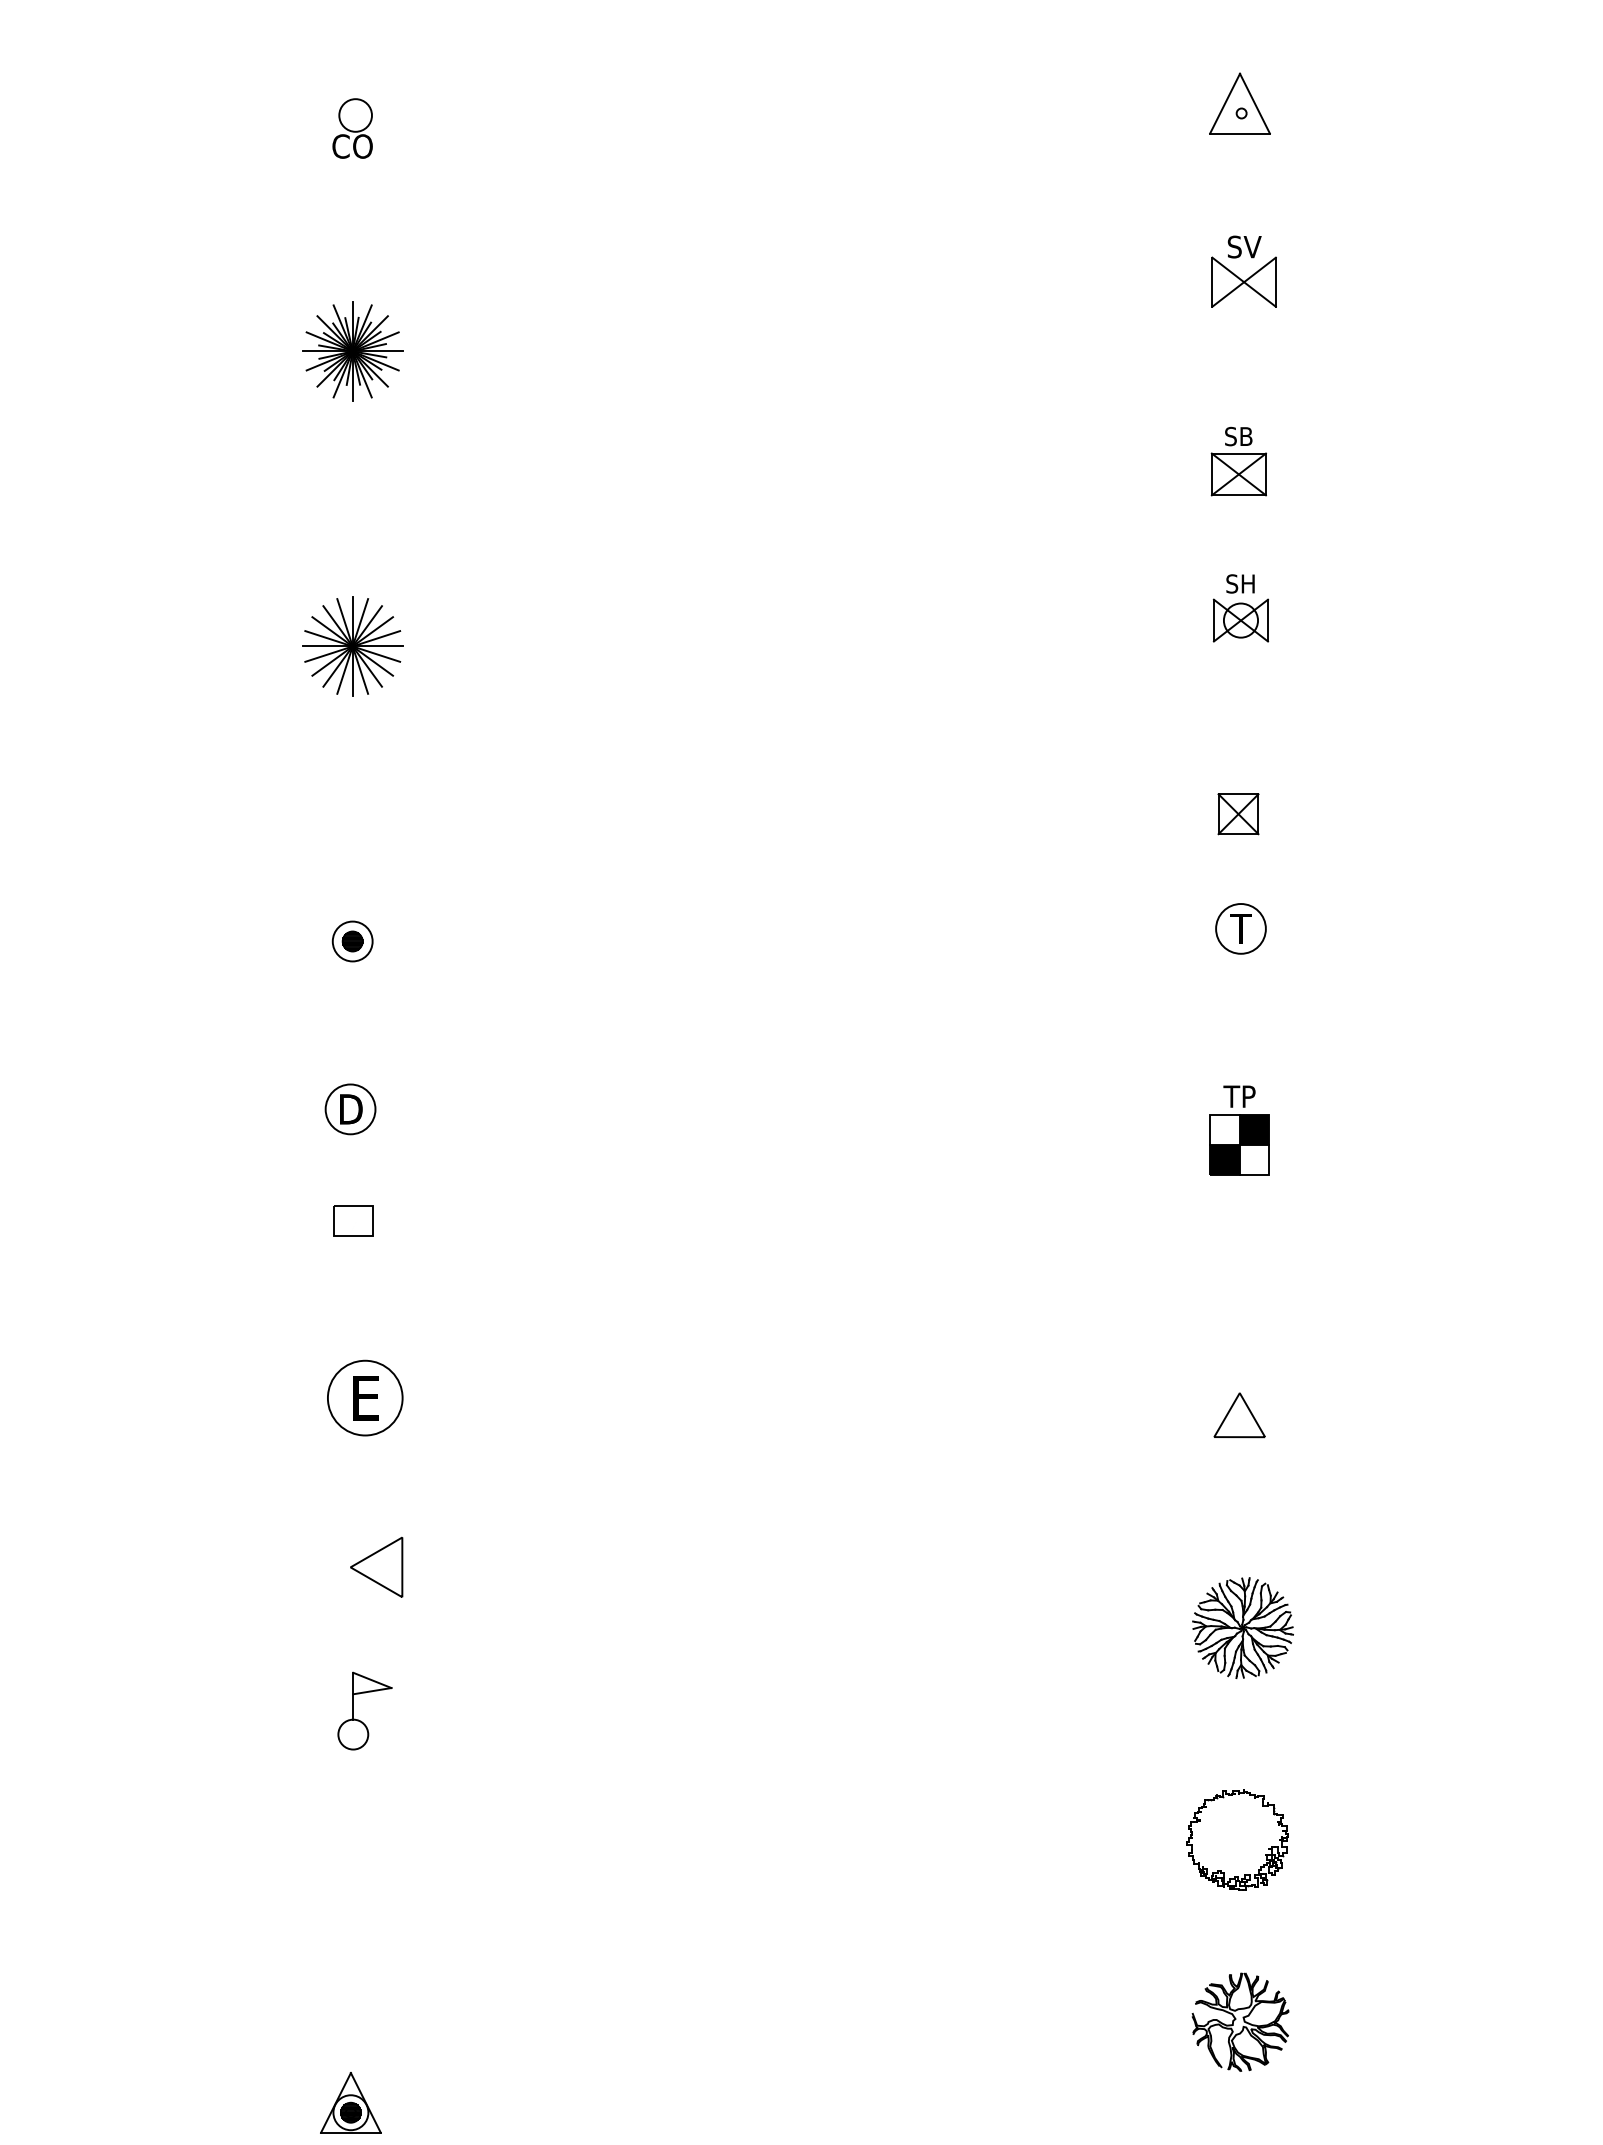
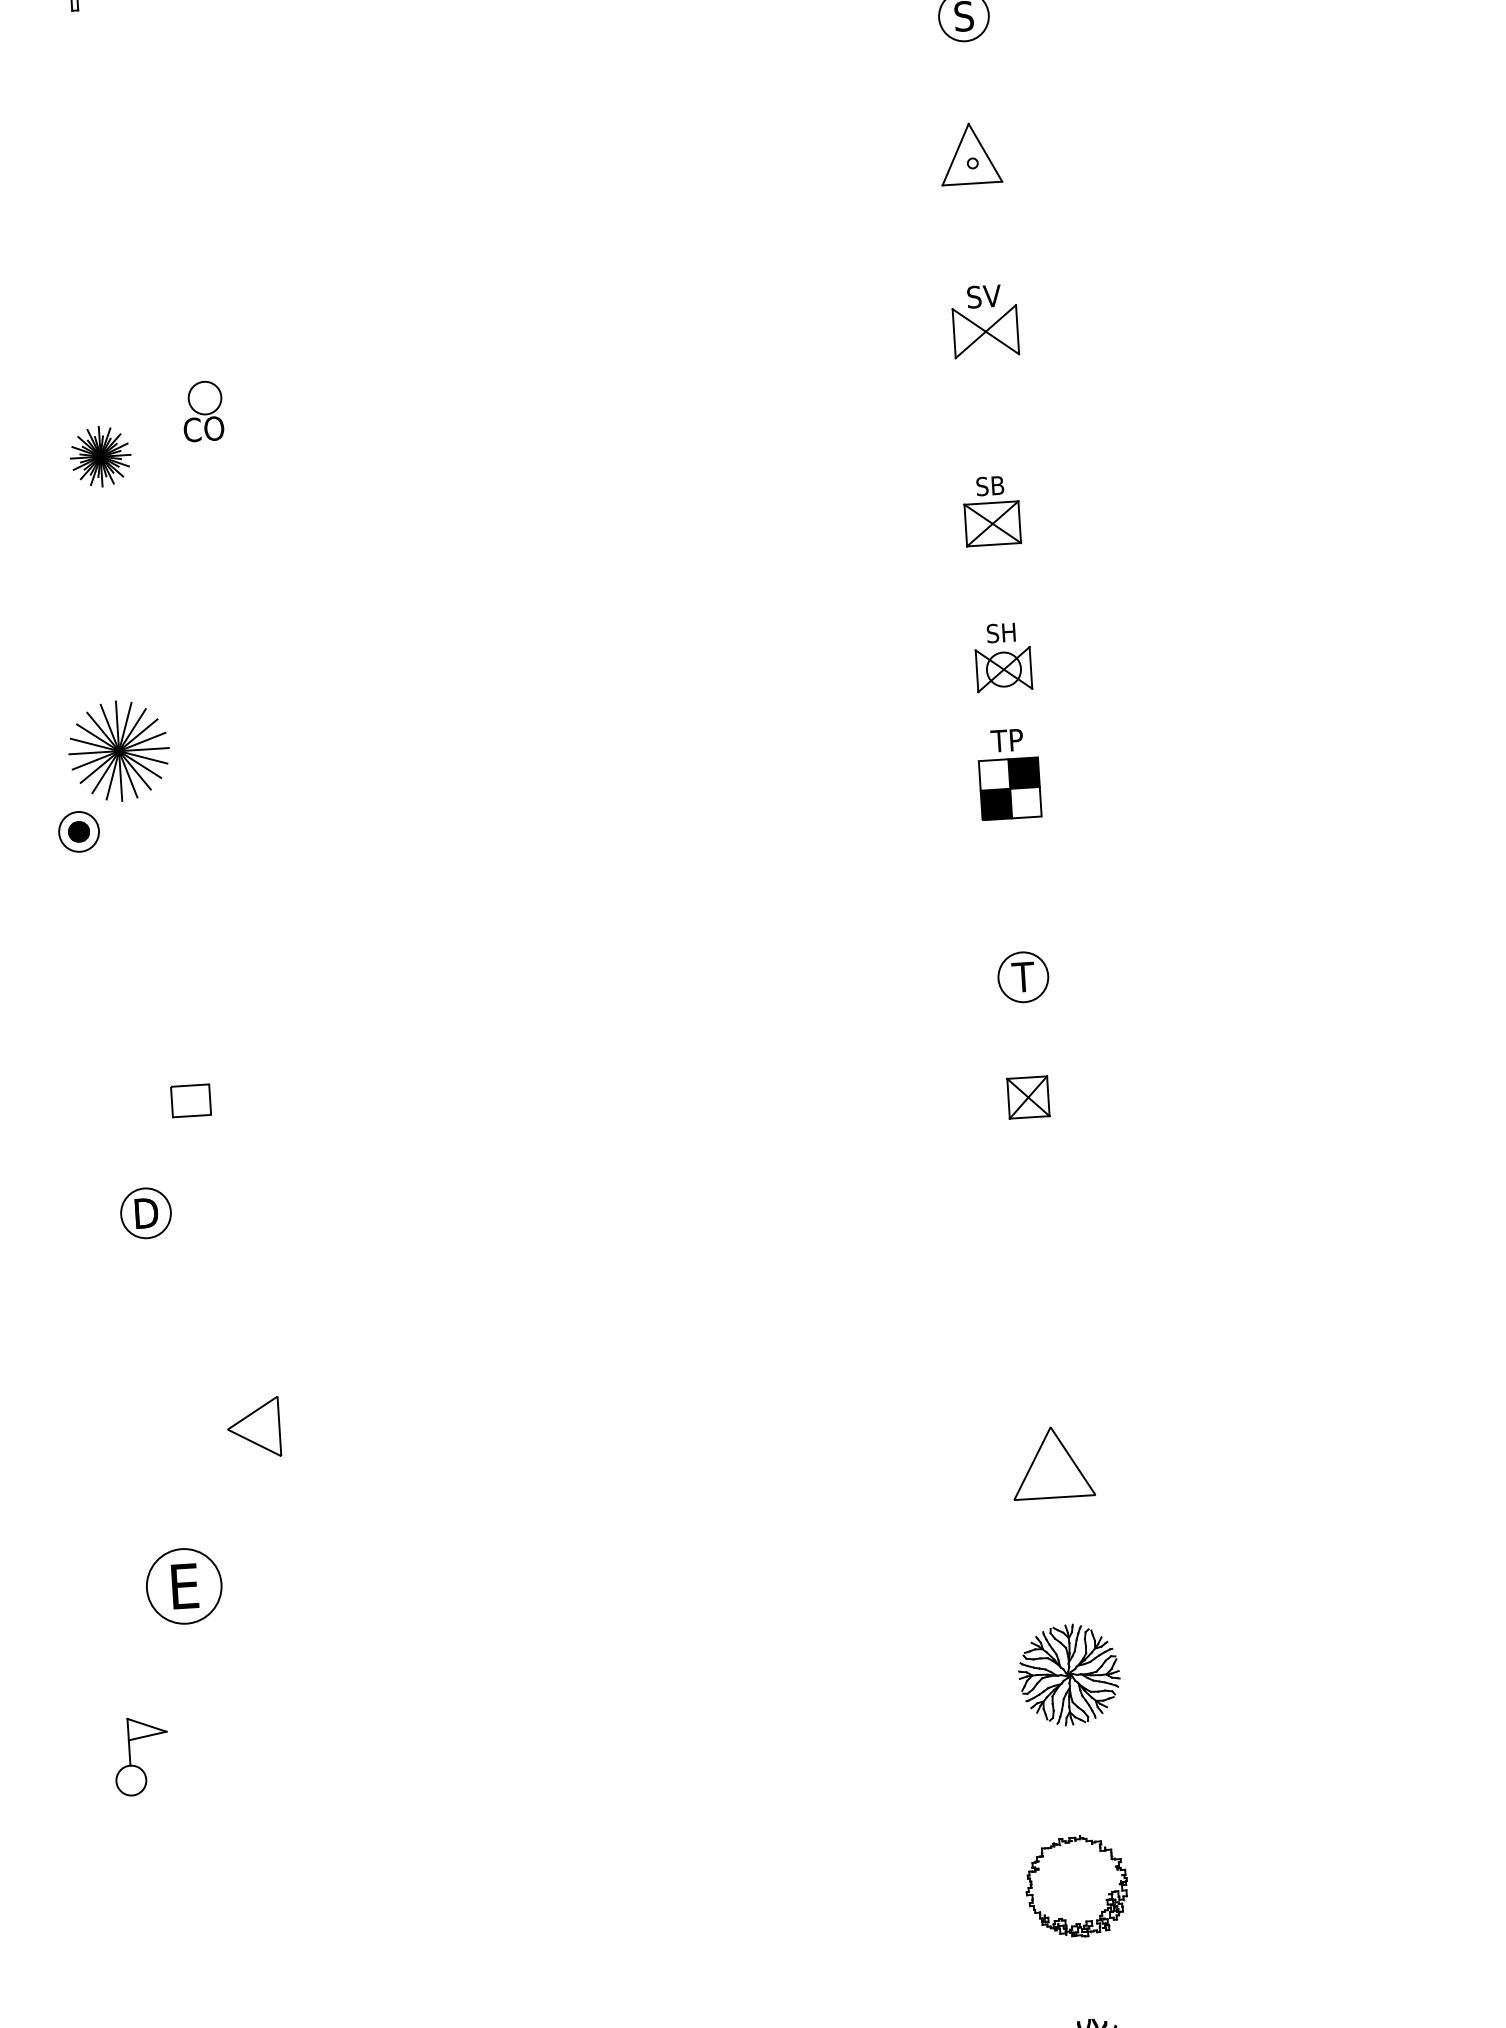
part: (352, 128) -> (202, 411), moved
part: (352, 351) -> (100, 456), size x0.6
part: (1238, 814) -> (1028, 1097), moved
part: (352, 941) -> (78, 831), moved
part: (1239, 1130) -> (1009, 774), moved
part: (353, 1220) -> (190, 1100), moved
part: (365, 1397) -> (184, 1585), moved
part: (1239, 1415) -> (1052, 1463), size x1.6
part: (376, 1566) -> (253, 1427), moved
part: (360, 1720) -> (137, 1766), moved

